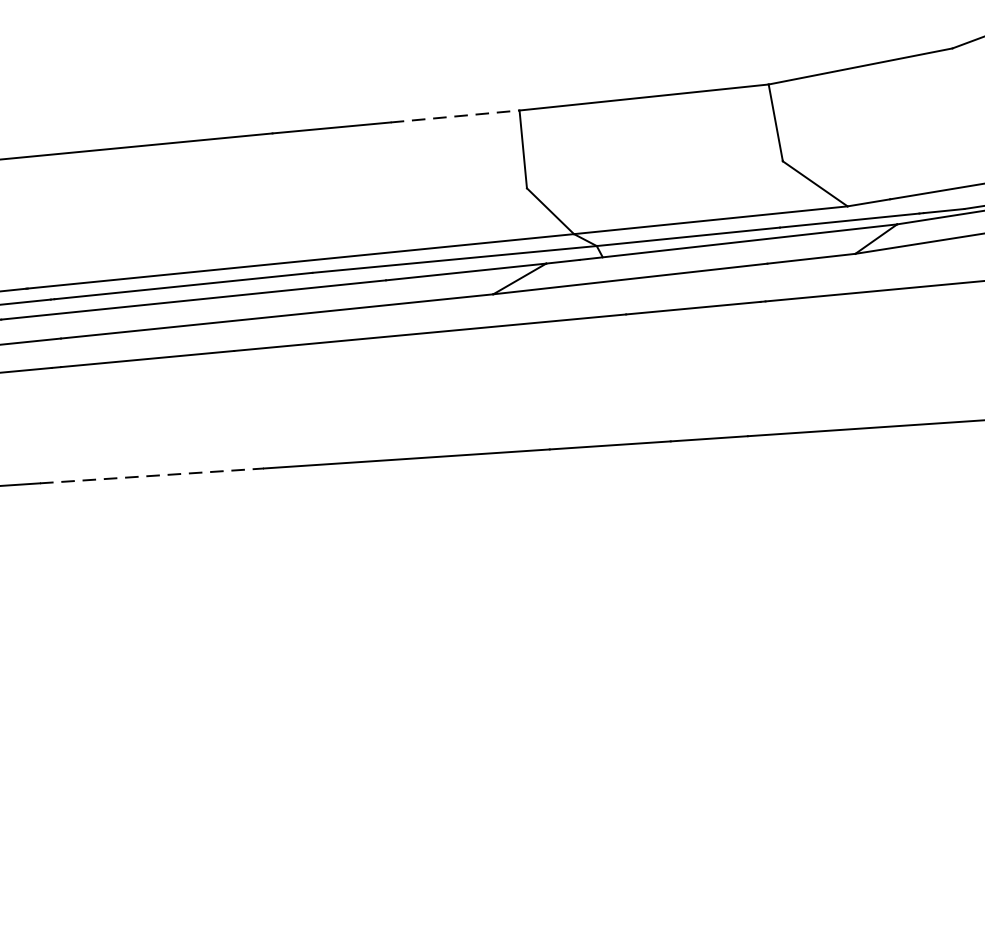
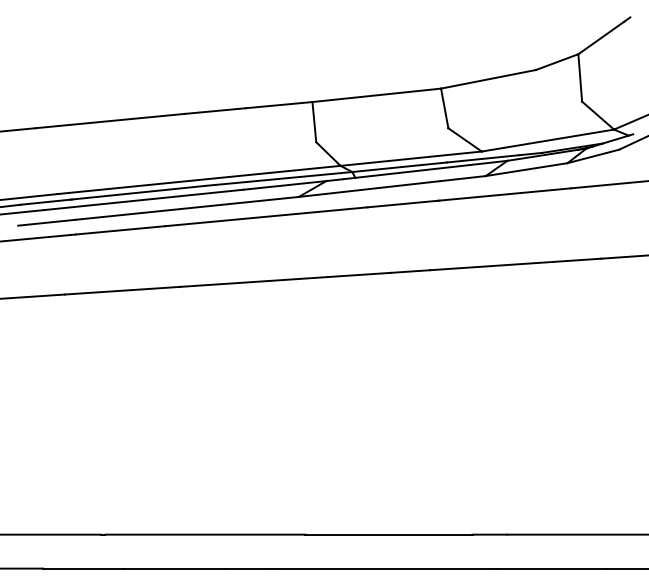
line: (455, 117) -> (279, 105), dashed -> solid
line: (151, 475) -> (122, 290), dashed -> solid

